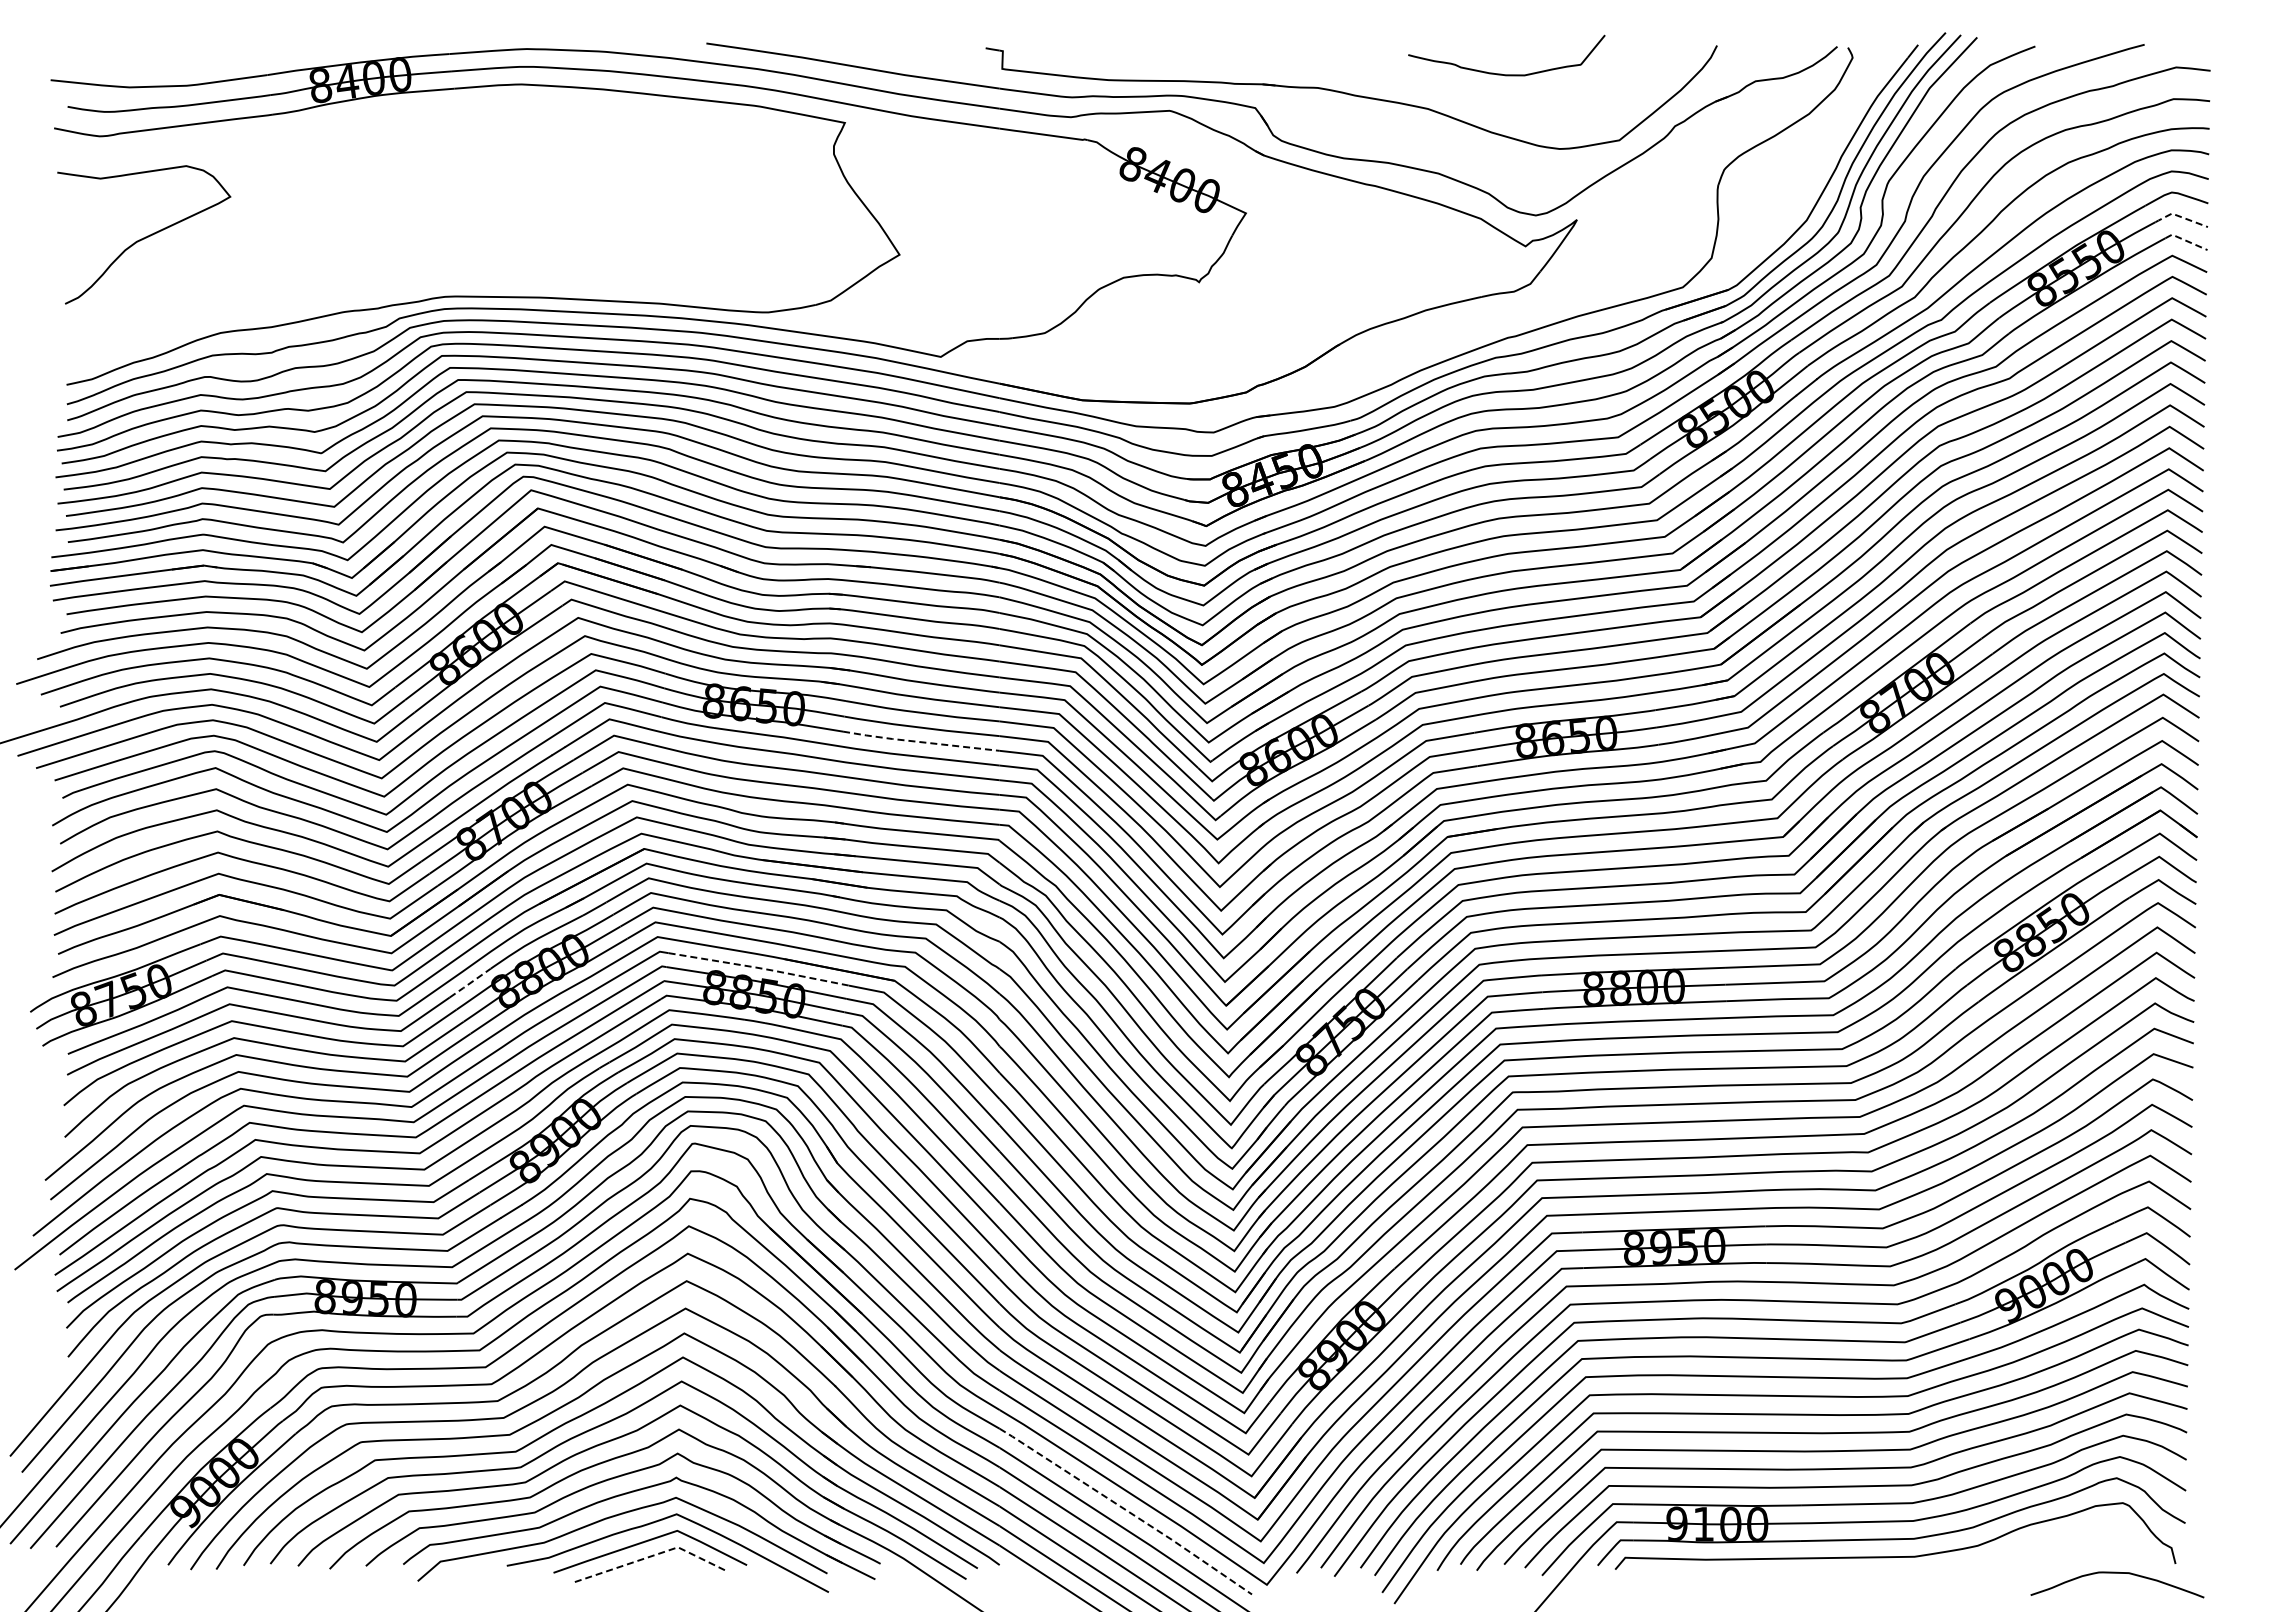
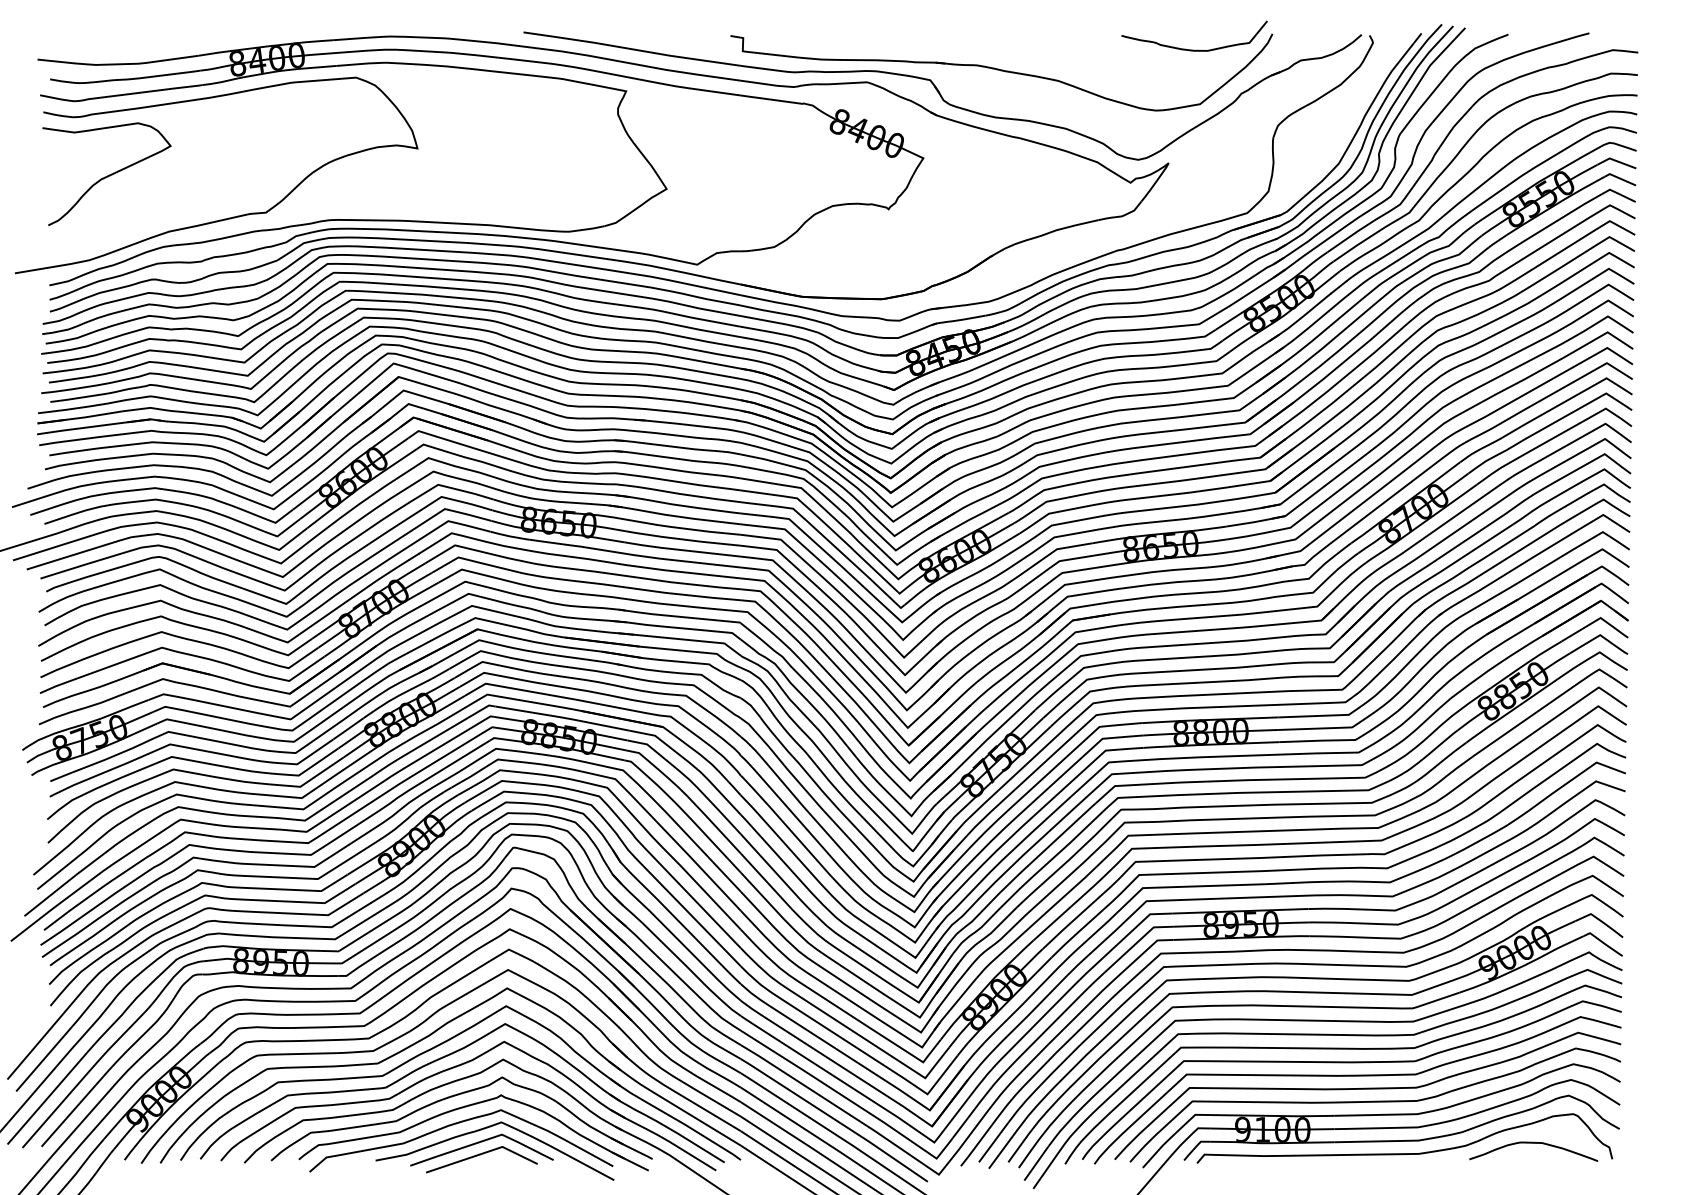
curve: (1501, 73) -> (1190, 49), moved
line: (2180, 216) -> (1615, 160), dashed -> solid
line: (2185, 240) -> (1619, 178), dashed -> solid
part: (304, 294) -> (225, 218), added
line: (920, 742) -> (682, 550), dashed -> solid
line: (759, 968) -> (562, 717), dashed -> solid
line: (469, 983) -> (347, 729), dashed -> solid
line: (1127, 1510) -> (835, 1119), dashed -> solid
line: (653, 1555) -> (484, 1152), dashed -> solid
curve: (2117, 1573) -> (1533, 1143), moved

